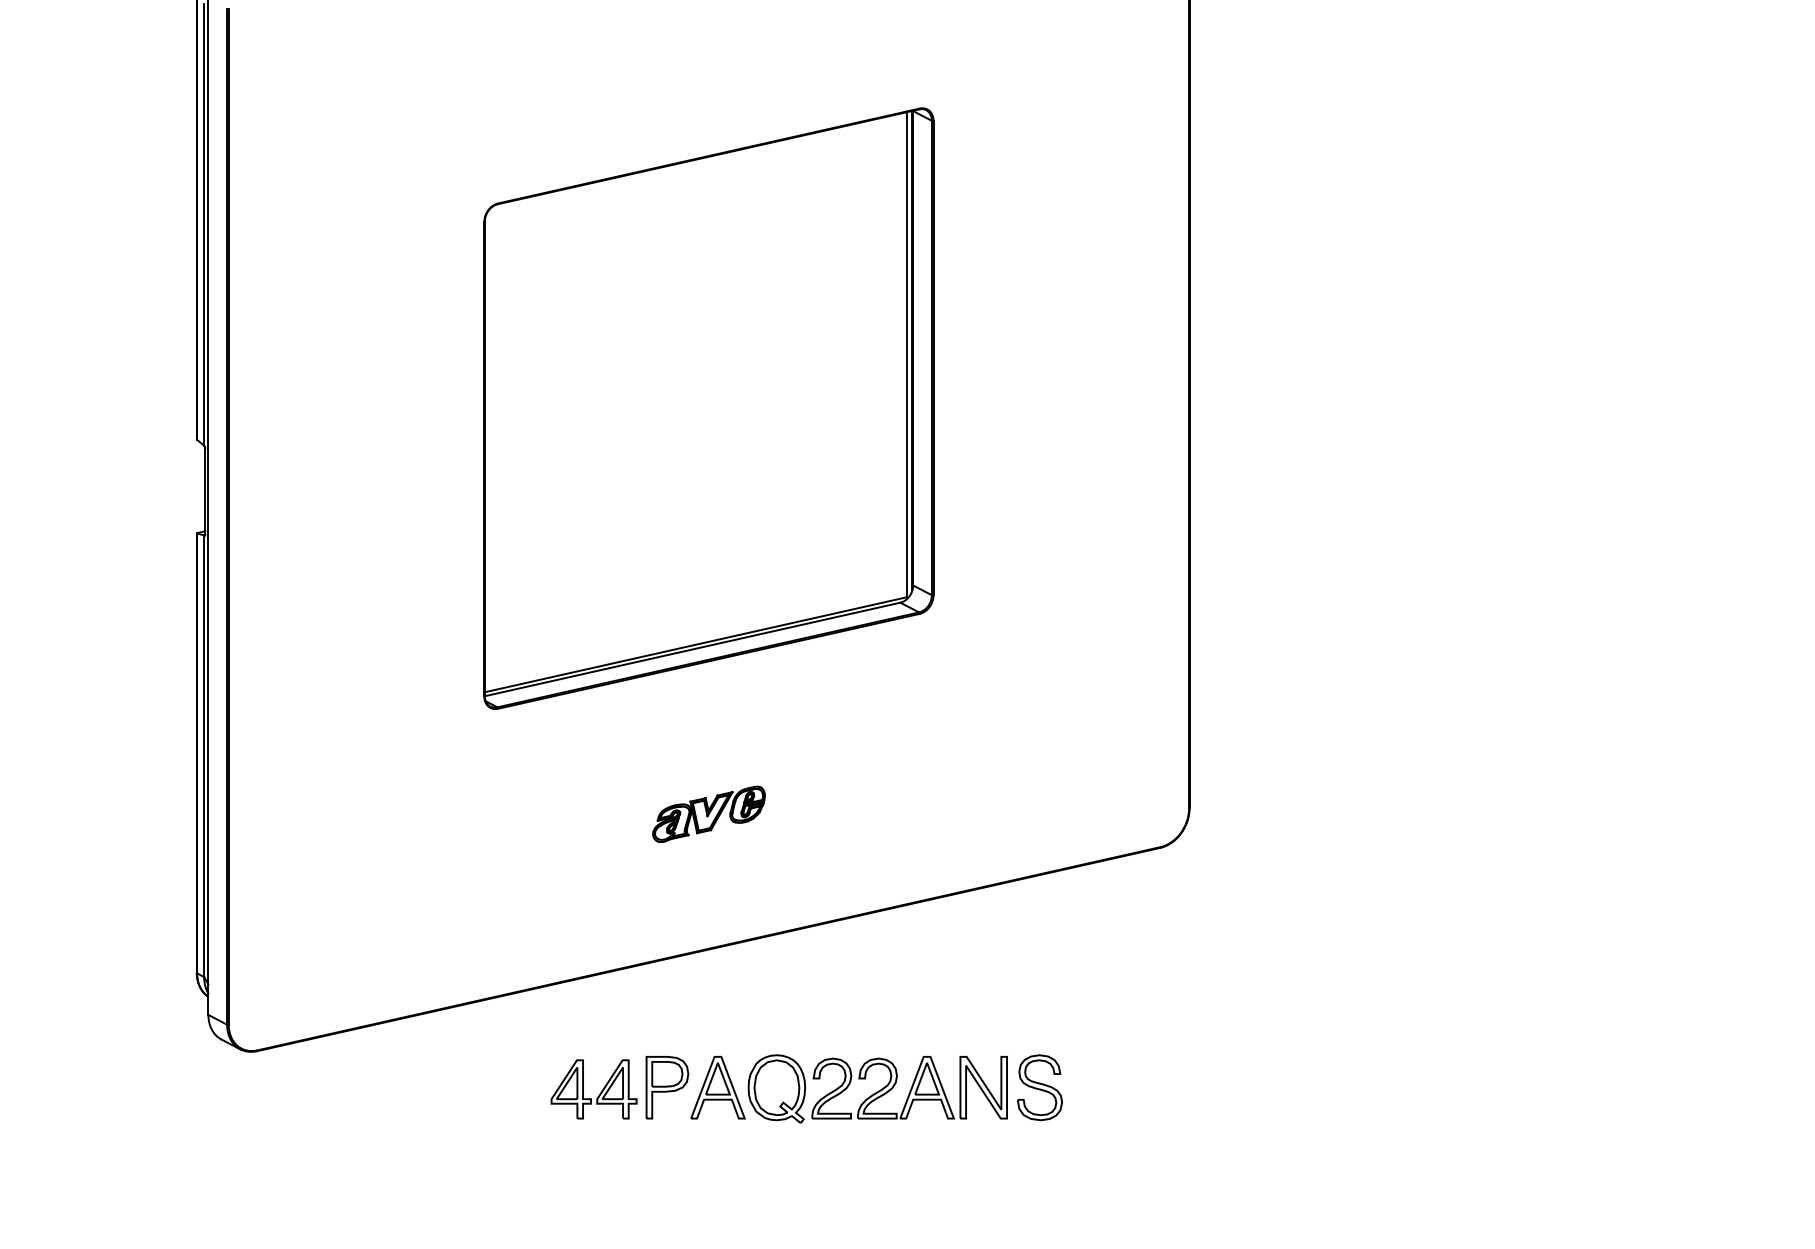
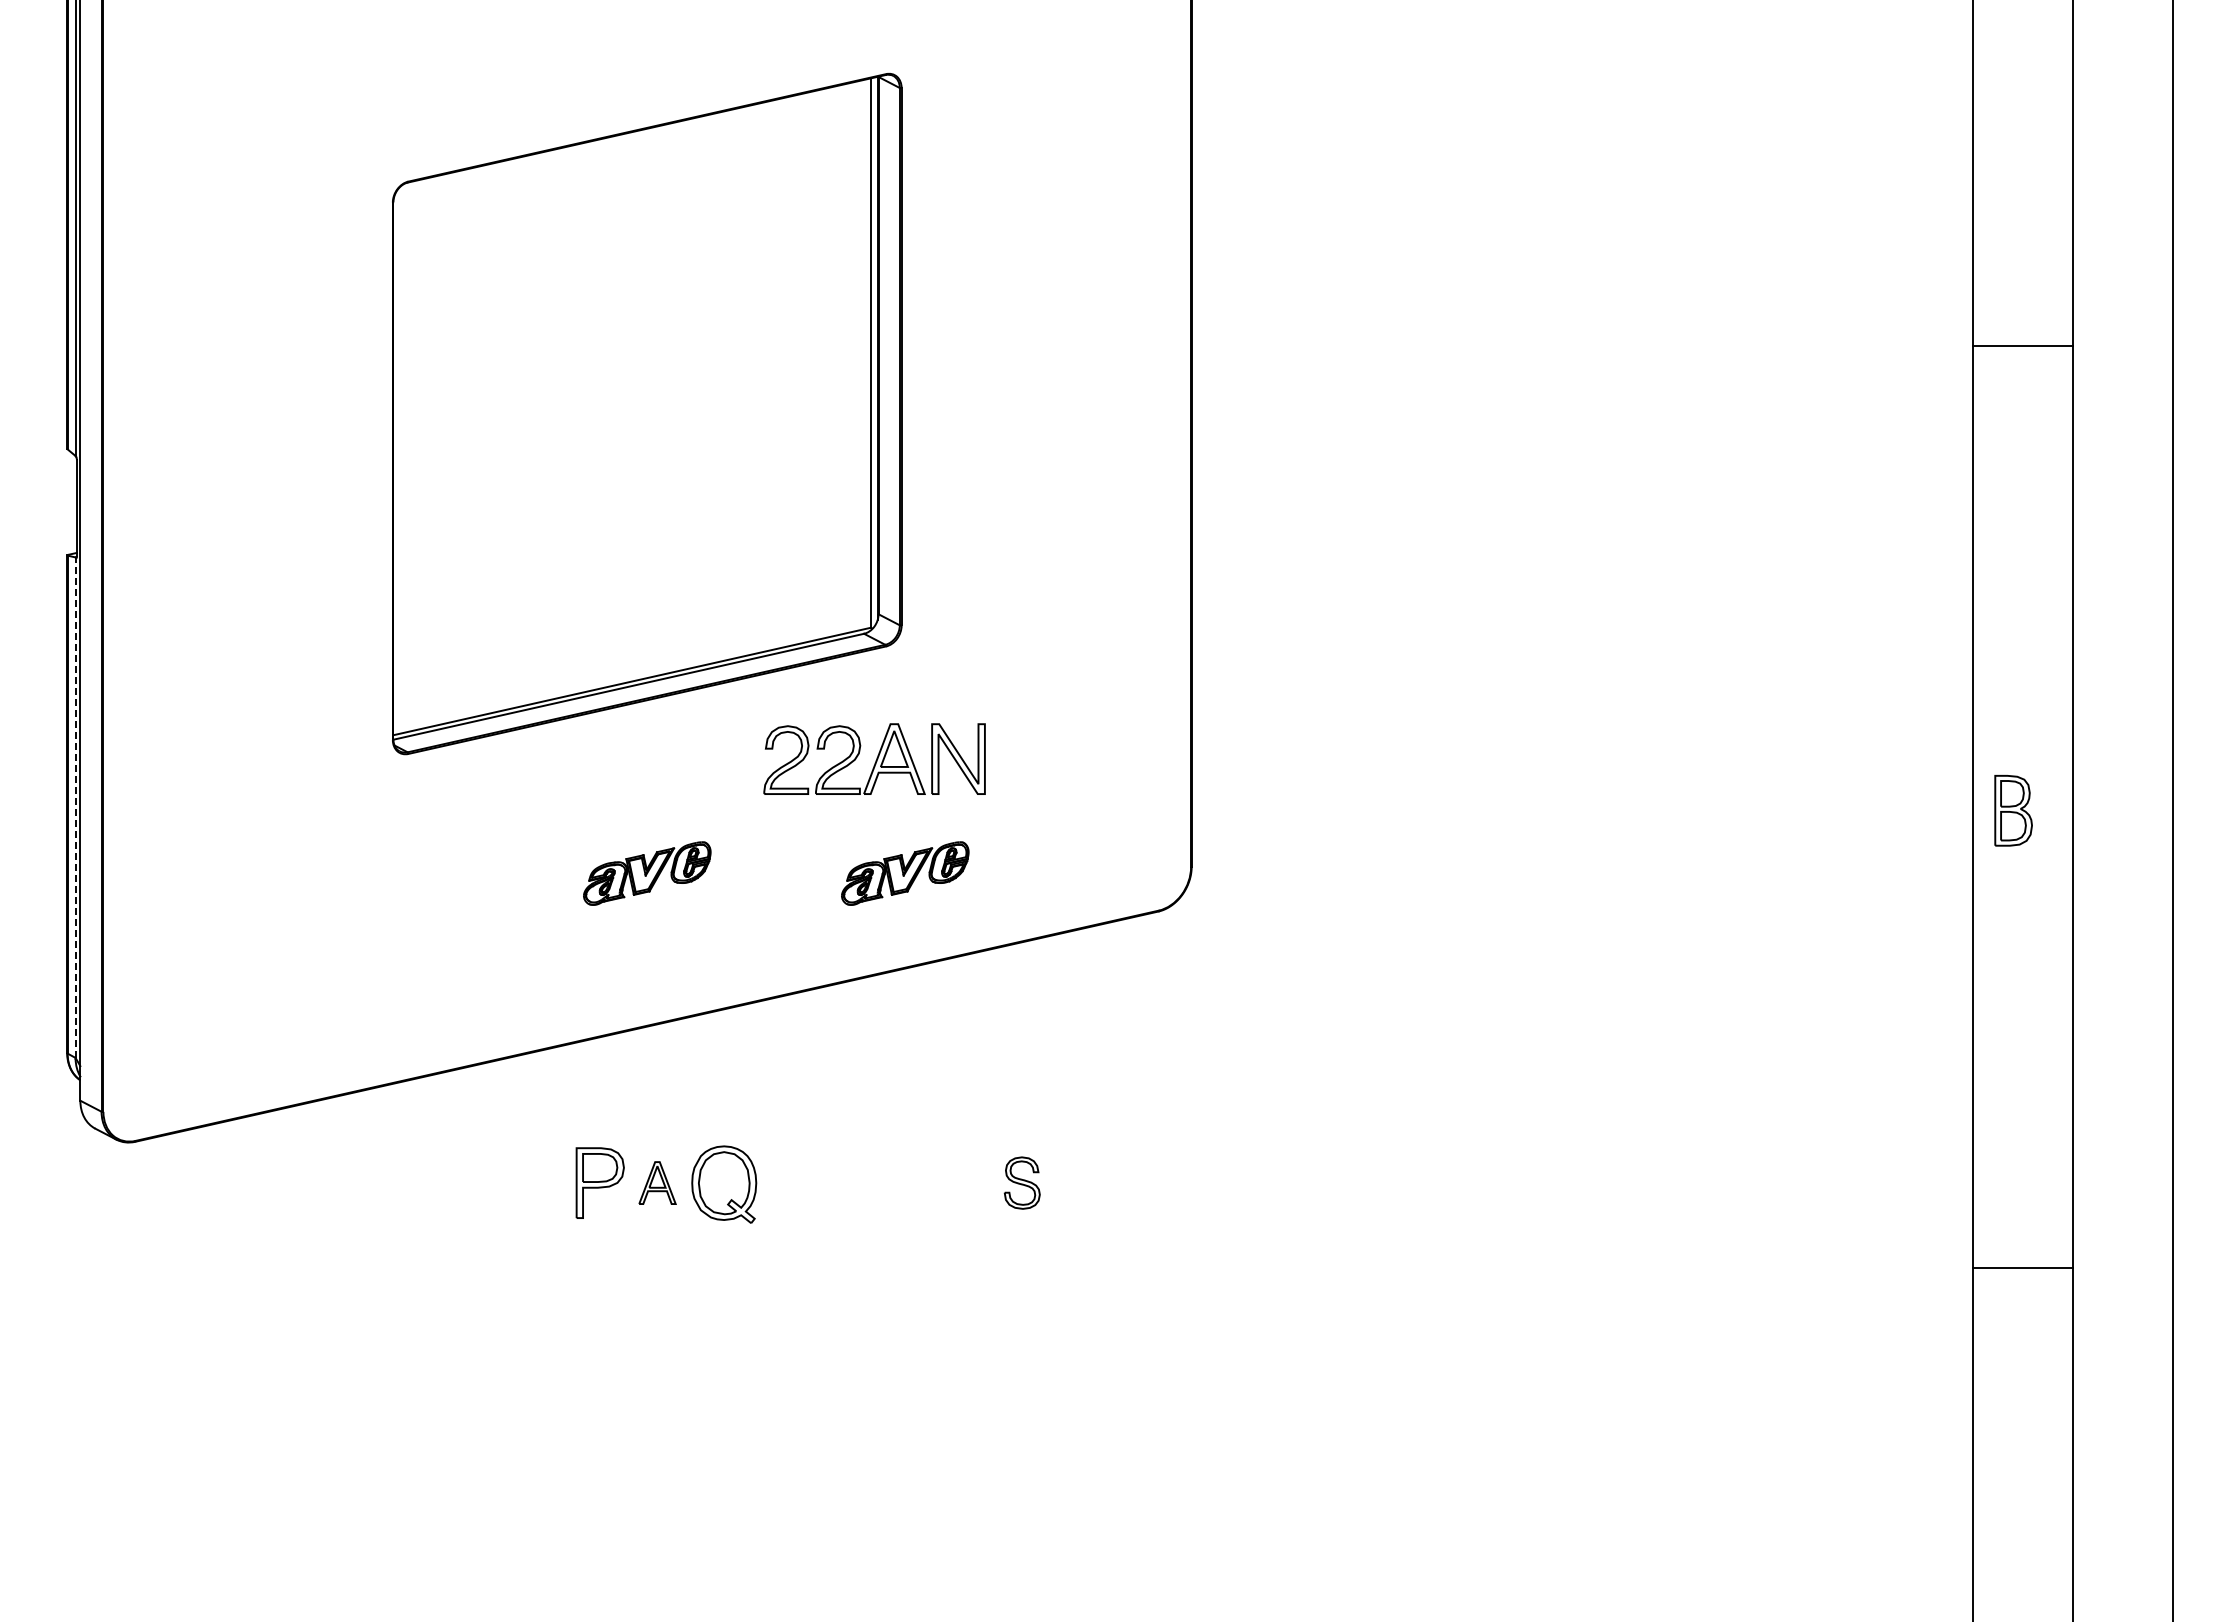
line: (204, 756) -> (75, 807), solid -> dashed
part: (936, 814) -> (905, 873), added
part: (717, 1087) -> (657, 1182), size x0.6
part: (909, 1087) -> (874, 758), moved
part: (1040, 1087) -> (1022, 1182), size x0.7
part: (600, 1092) -> (524, 1188), removed

